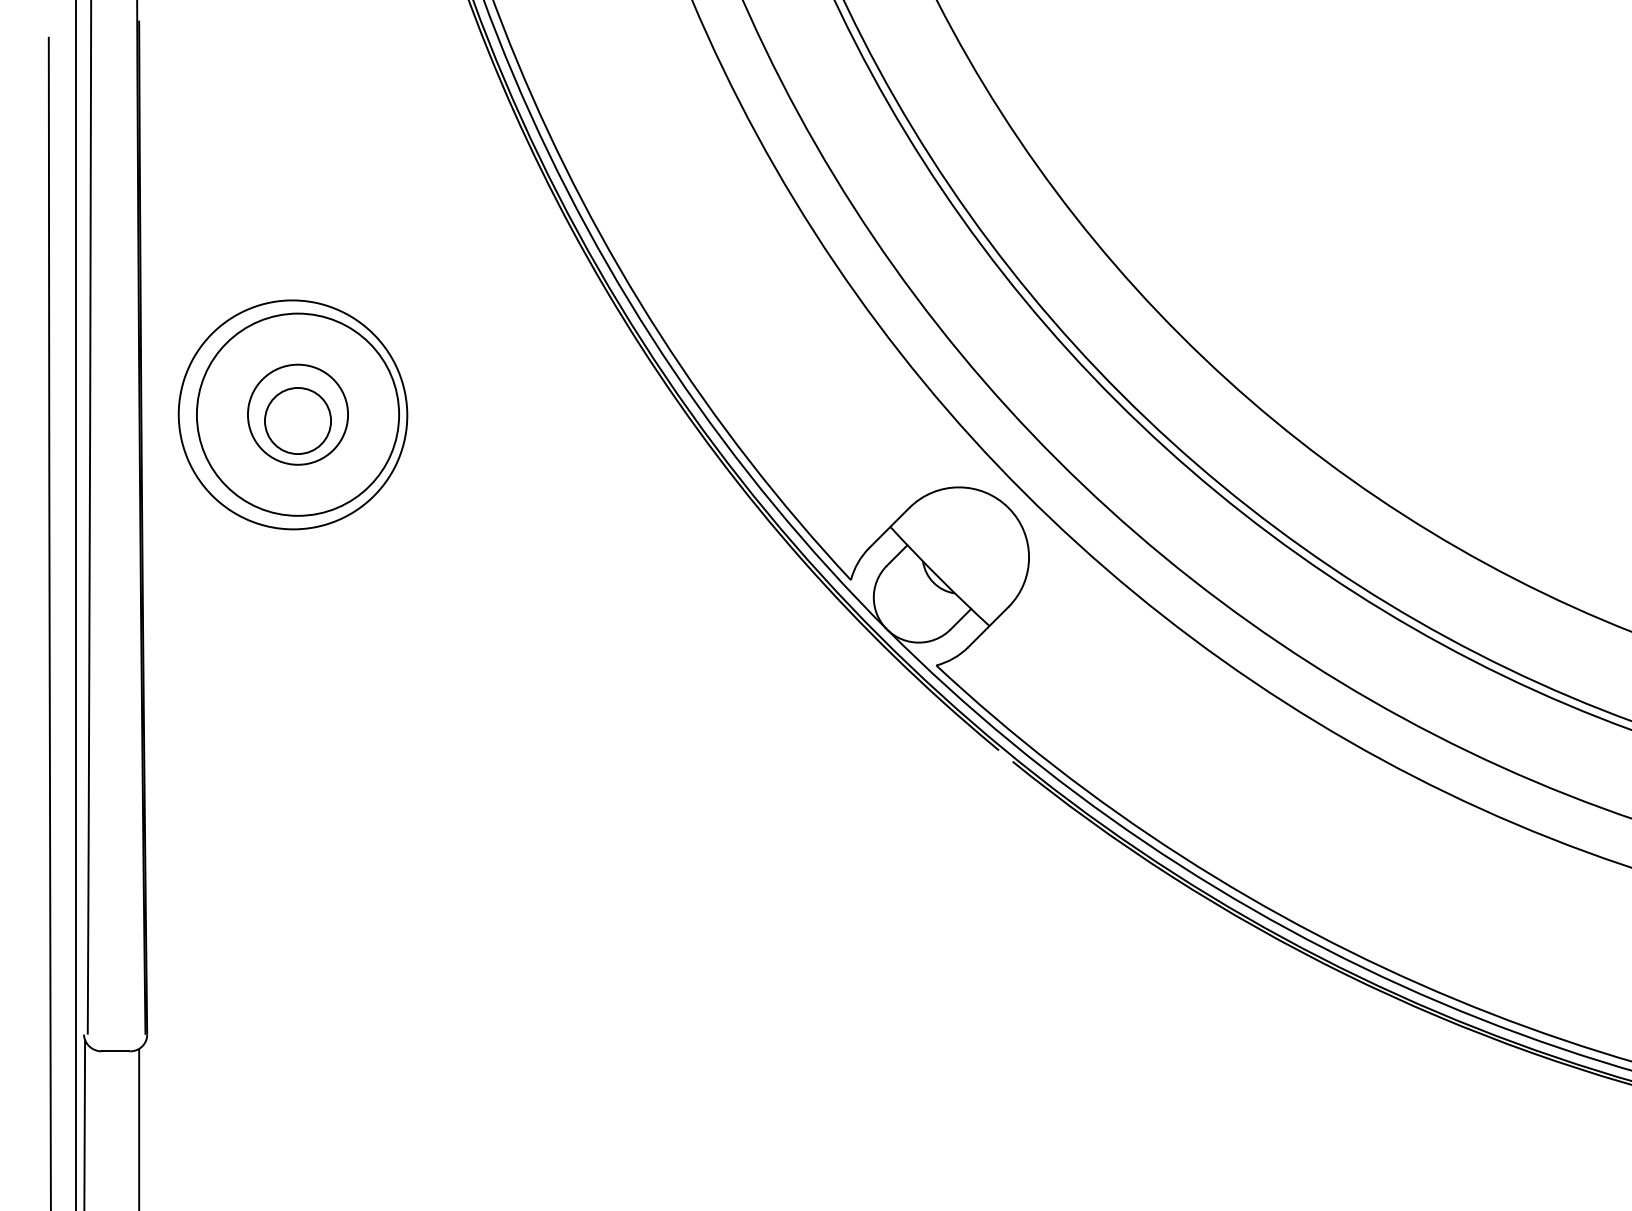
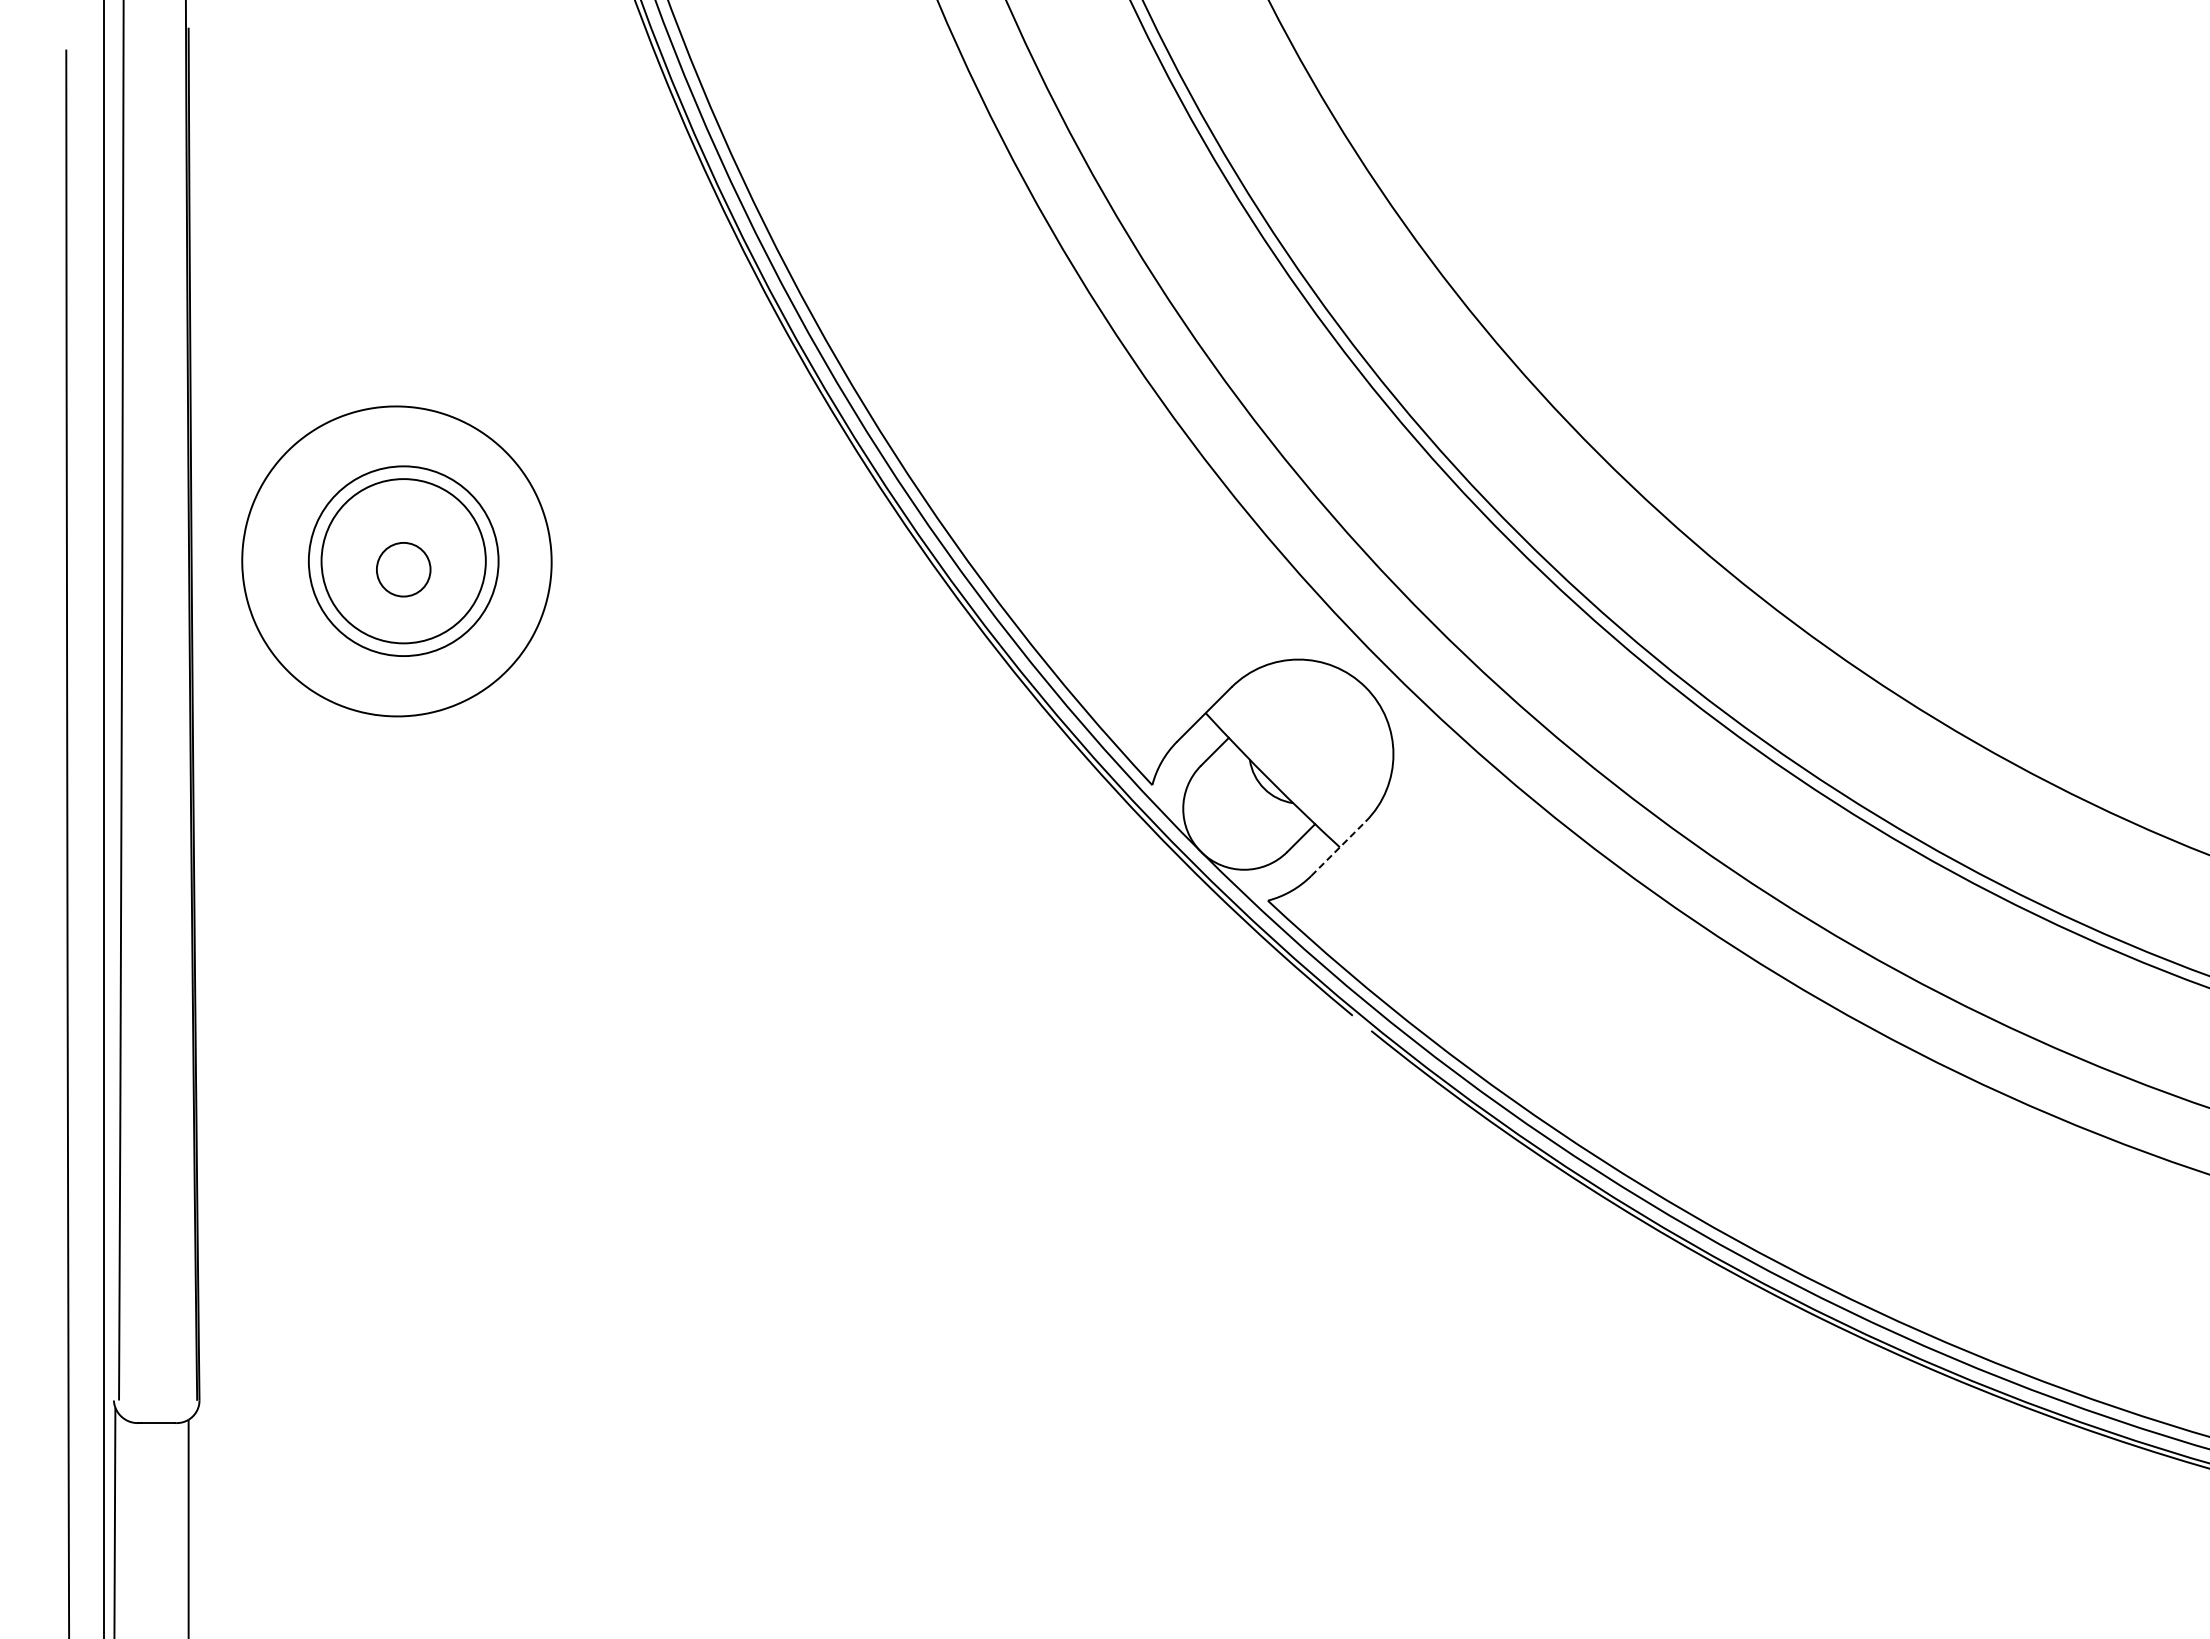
circle: (297, 414) -> (403, 561), size x0.6
circle: (297, 414) -> (403, 561), size x1.4
circle: (297, 420) -> (403, 569), size x0.6
line: (988, 626) -> (1338, 848), solid -> dashed

